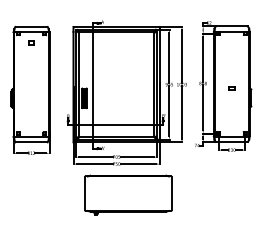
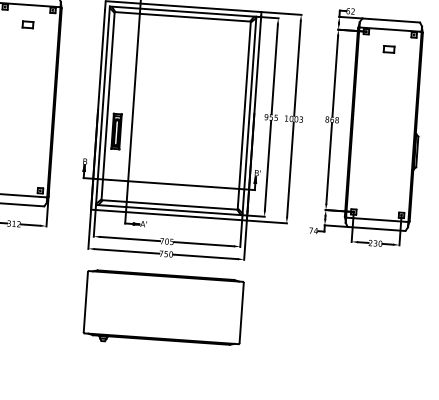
part: (231, 88) -> (388, 49), moved
part: (128, 194) -> (163, 309), moved

